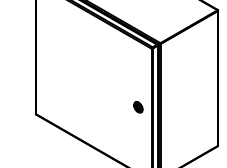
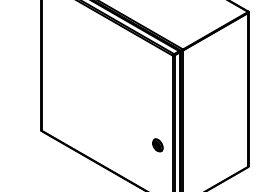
part: (138, 107) -> (157, 145), moved

